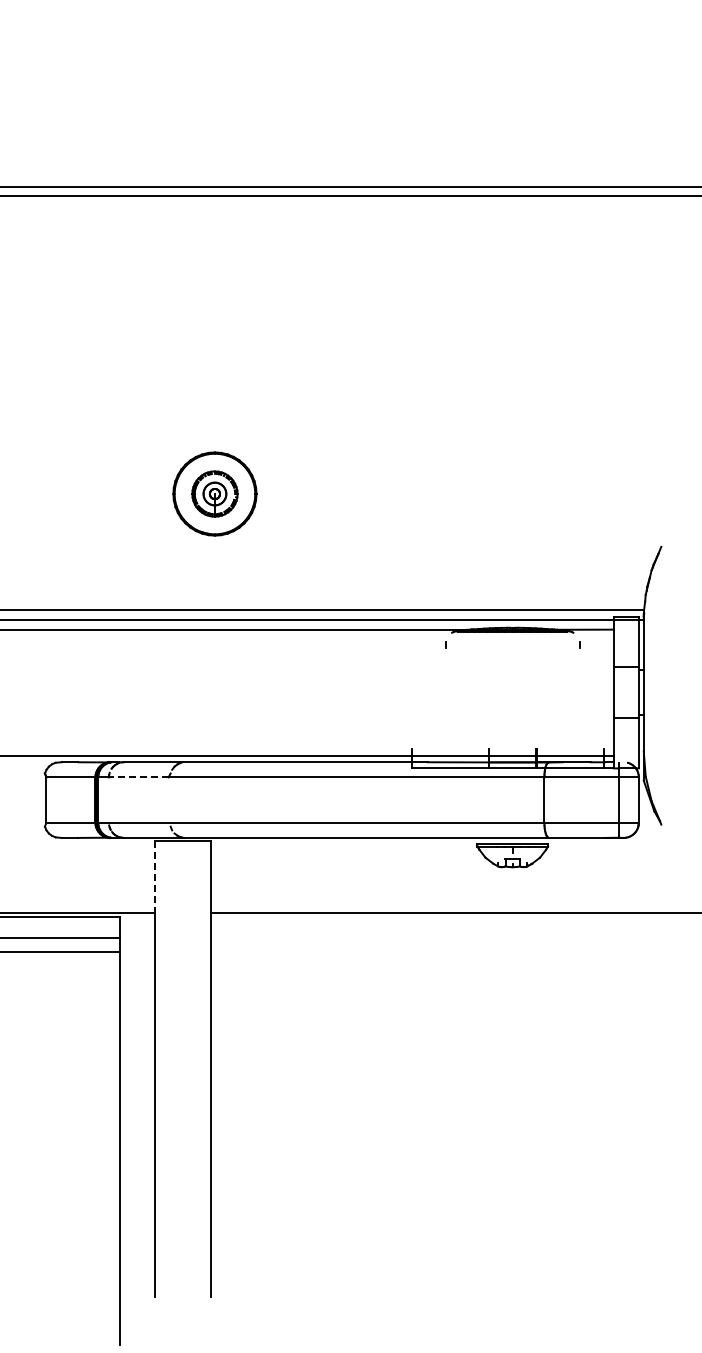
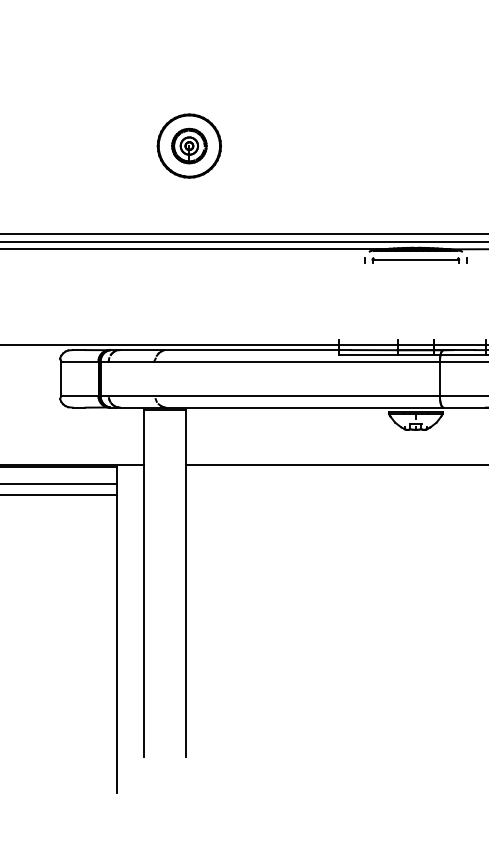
part: (512, 644) -> (415, 260), added
line: (138, 777) -> (131, 361), dashed -> solid
line: (155, 876) -> (144, 436), dashed -> solid

